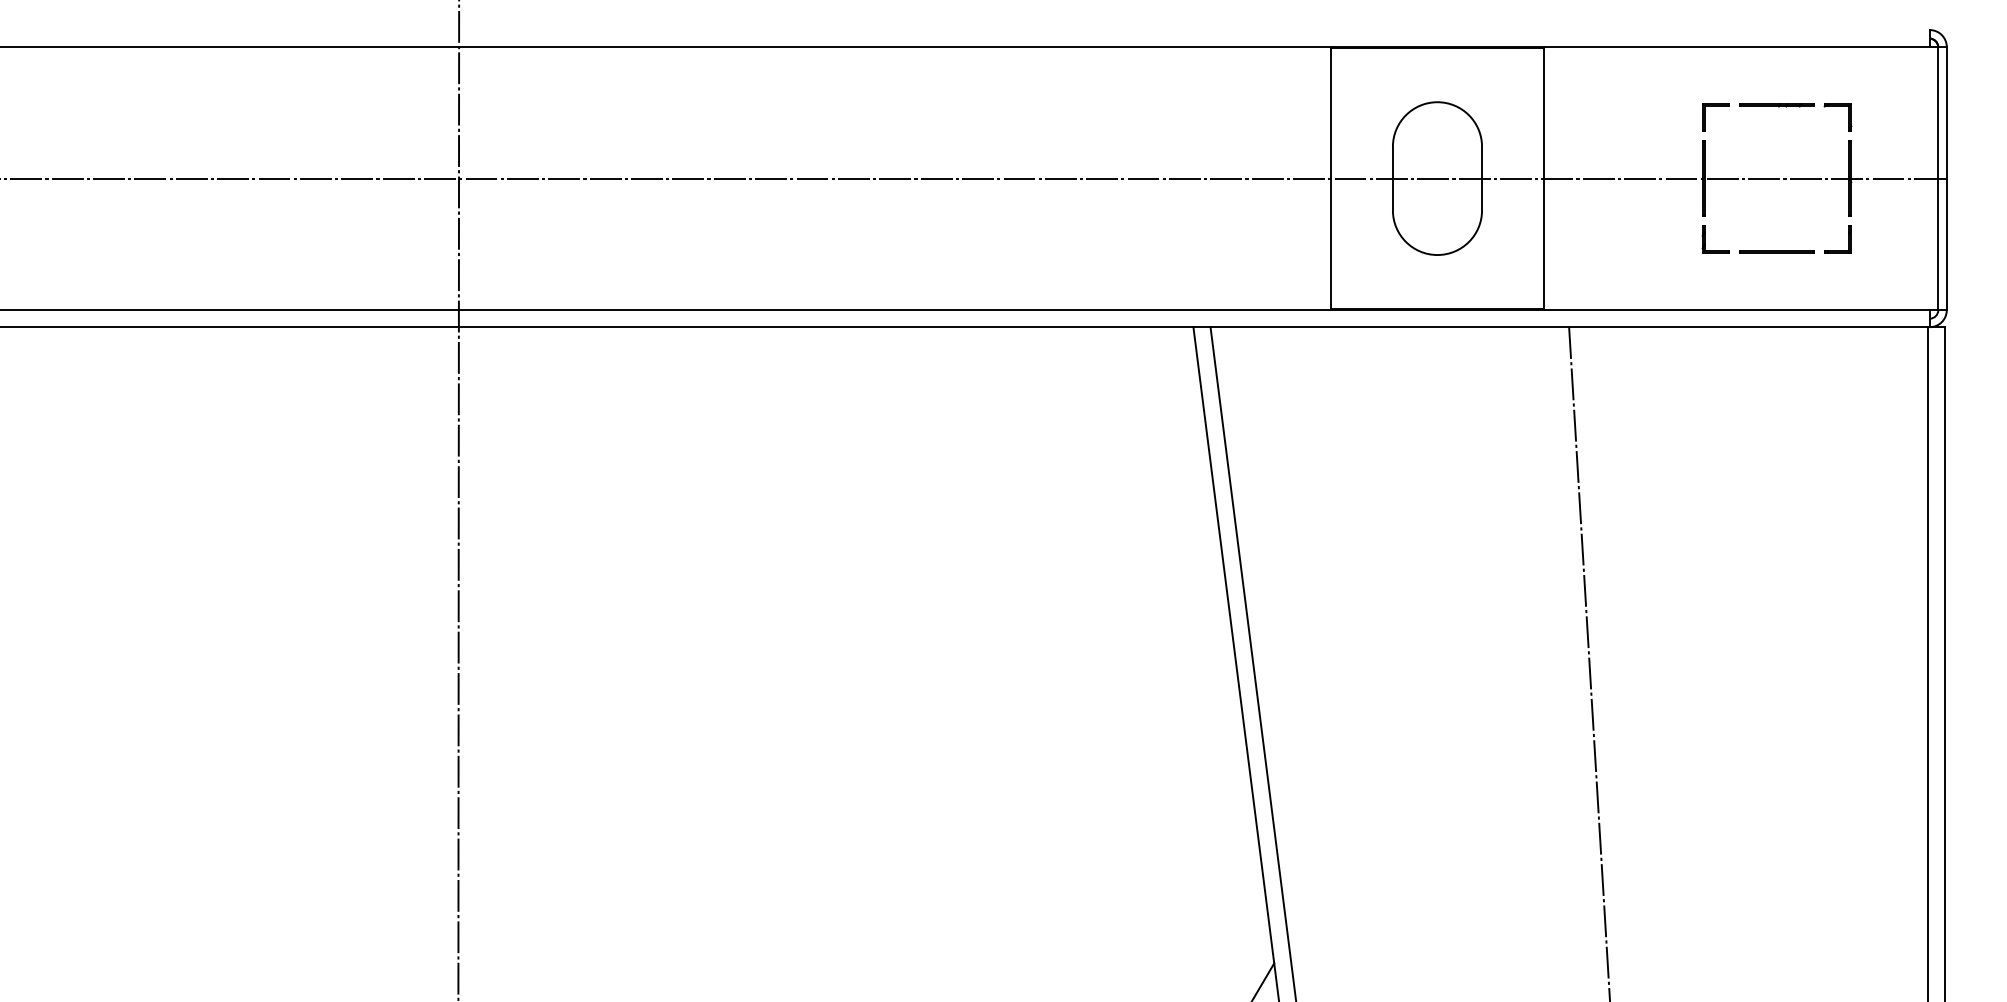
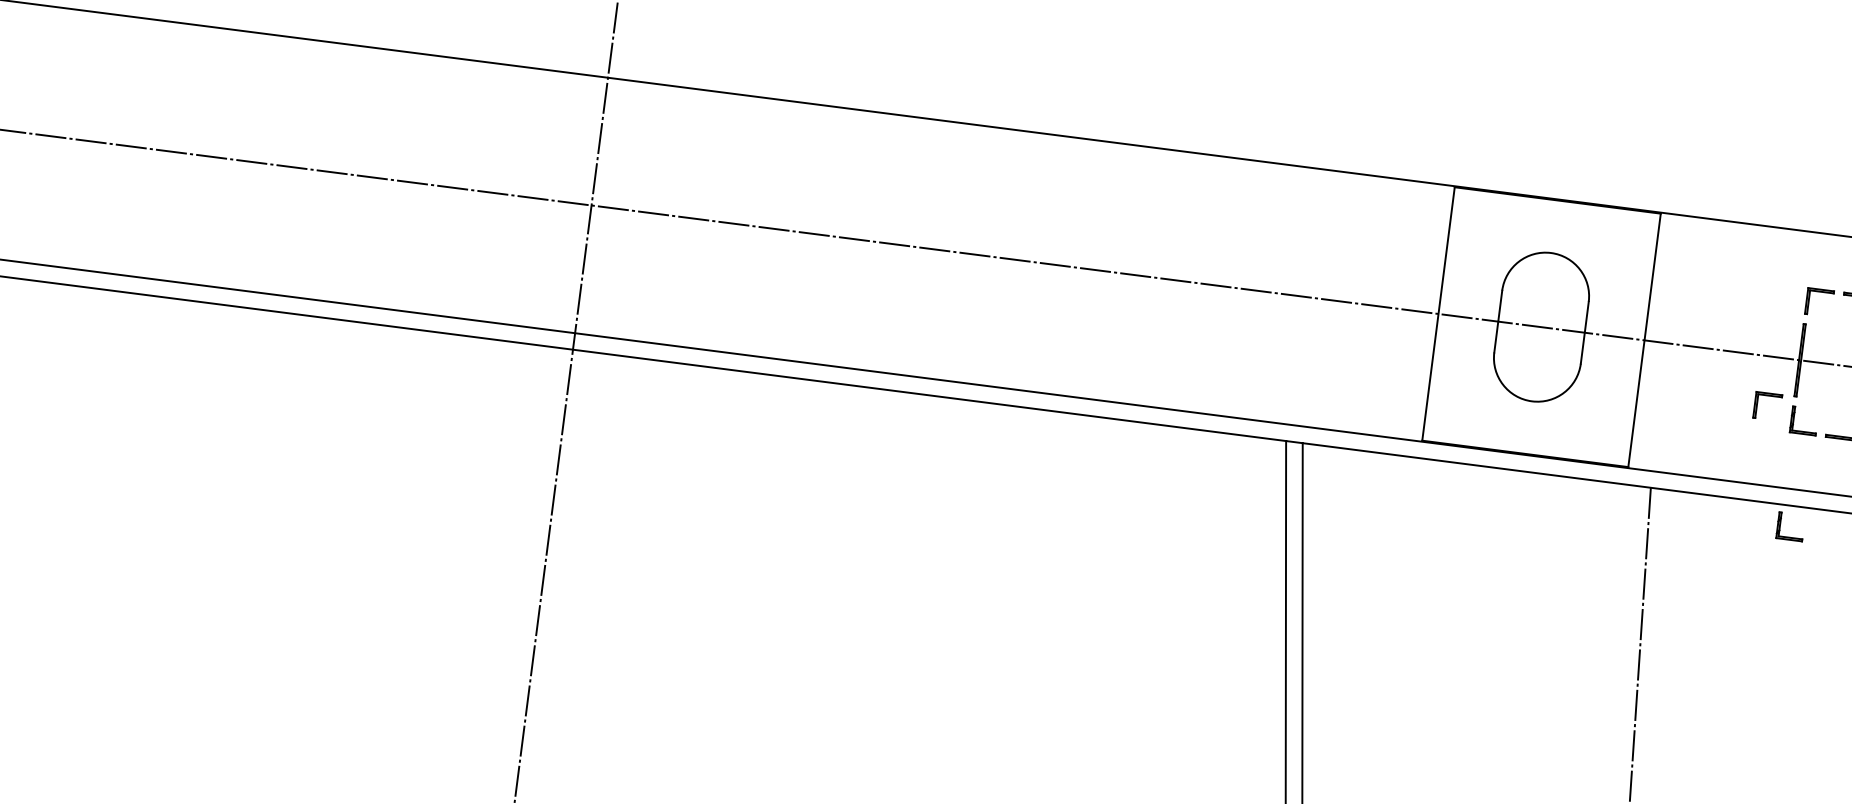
part: (1666, 229) -> (1757, 405), added
part: (1705, 348) -> (1780, 525), added

